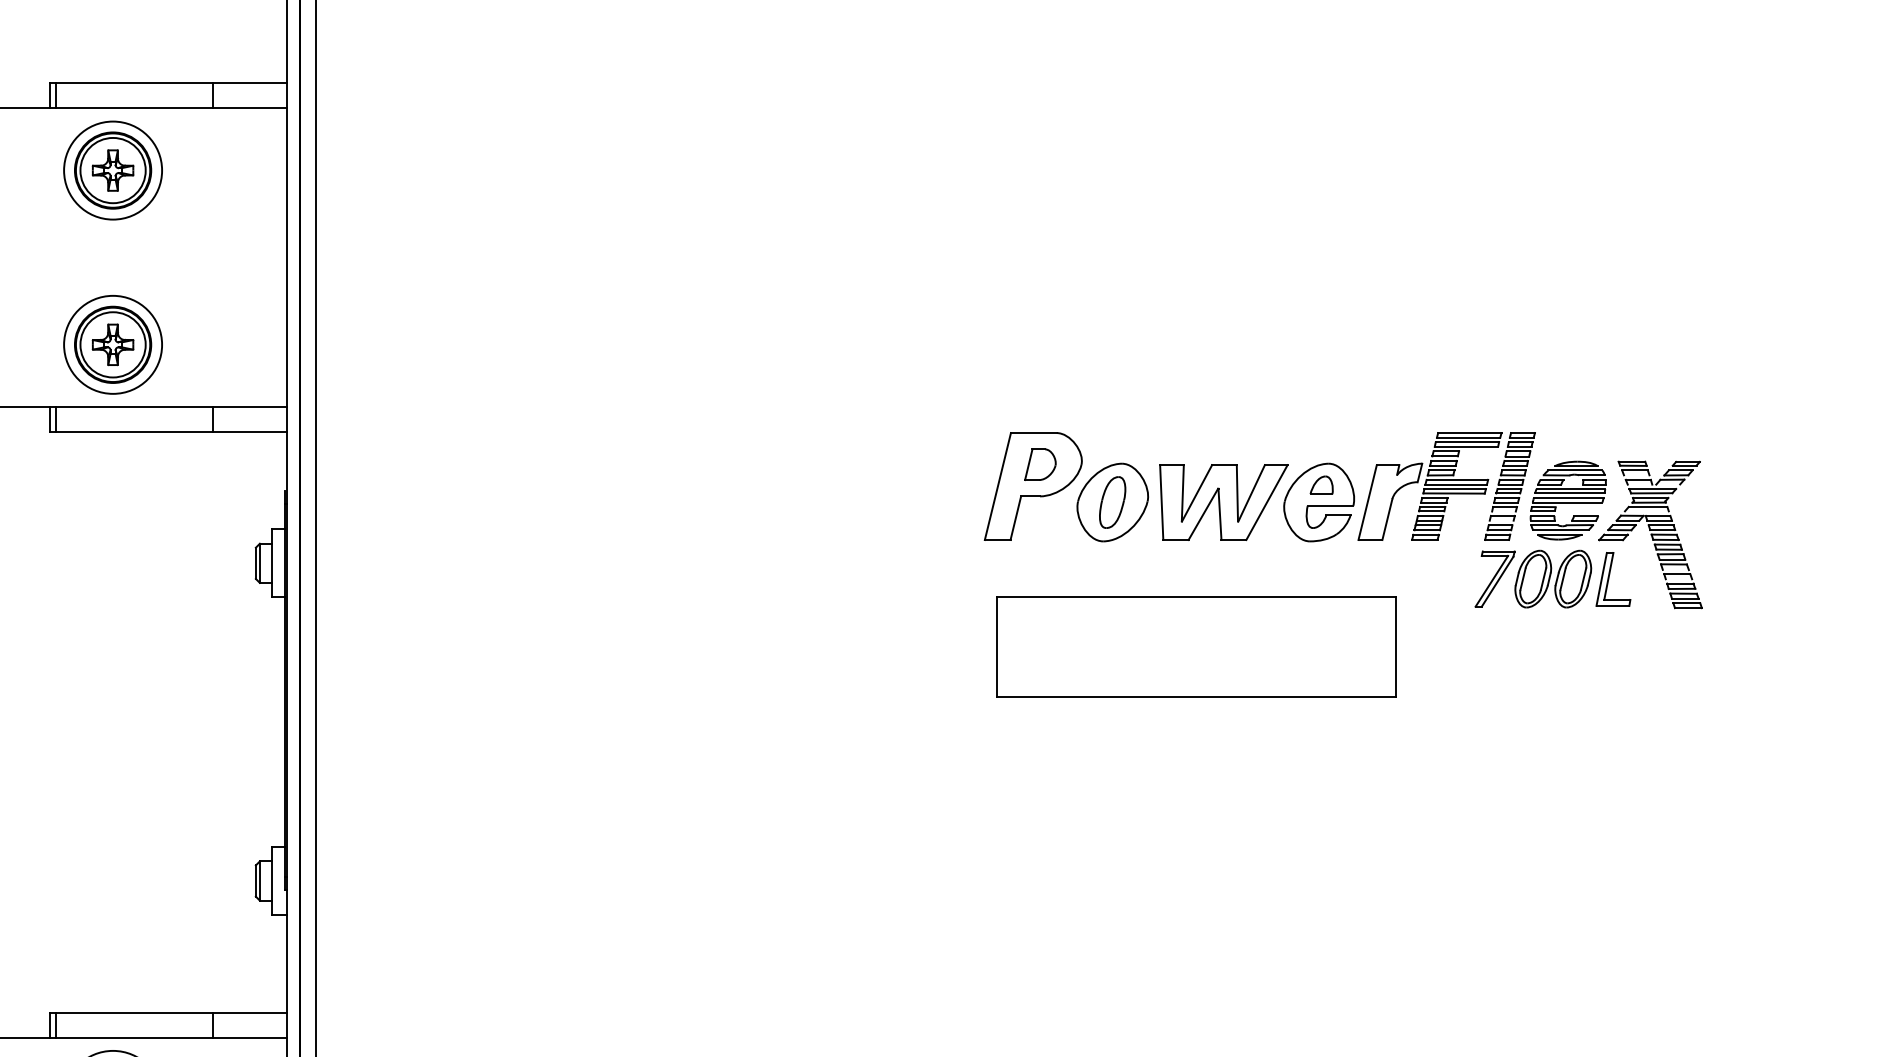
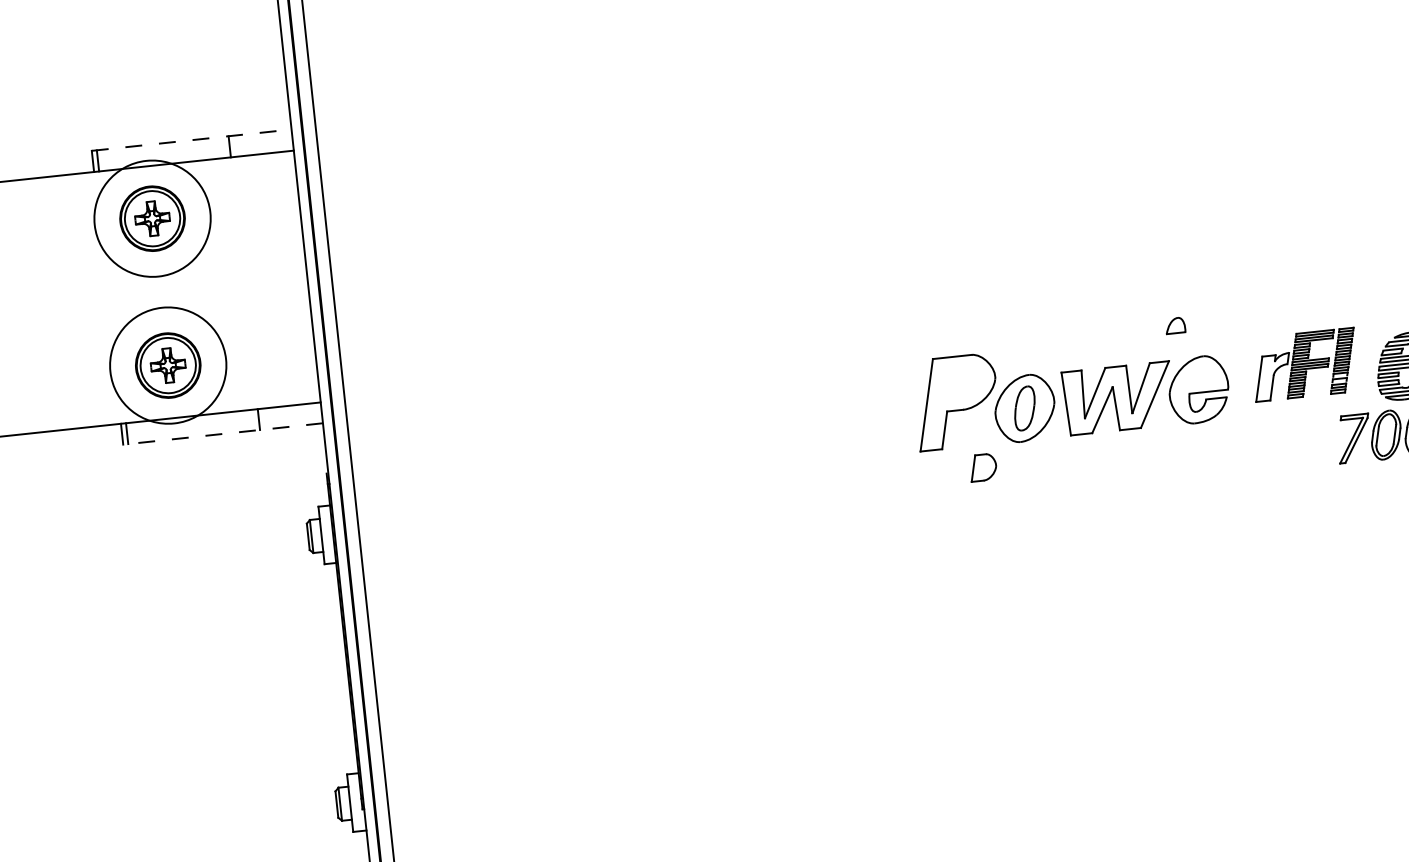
line: (168, 83) -> (191, 140), solid -> dashed
circle: (113, 170) -> (152, 218), size x1.4
circle: (113, 344) -> (168, 365), size x1.4
line: (168, 431) -> (222, 433), solid -> dashed
part: (1040, 464) -> (983, 467), moved
part: (1321, 484) -> (1175, 325), moved
part: (1446, 486) -> (1304, 364), size x0.7
part: (1196, 646) -> (1108, 522), removed

